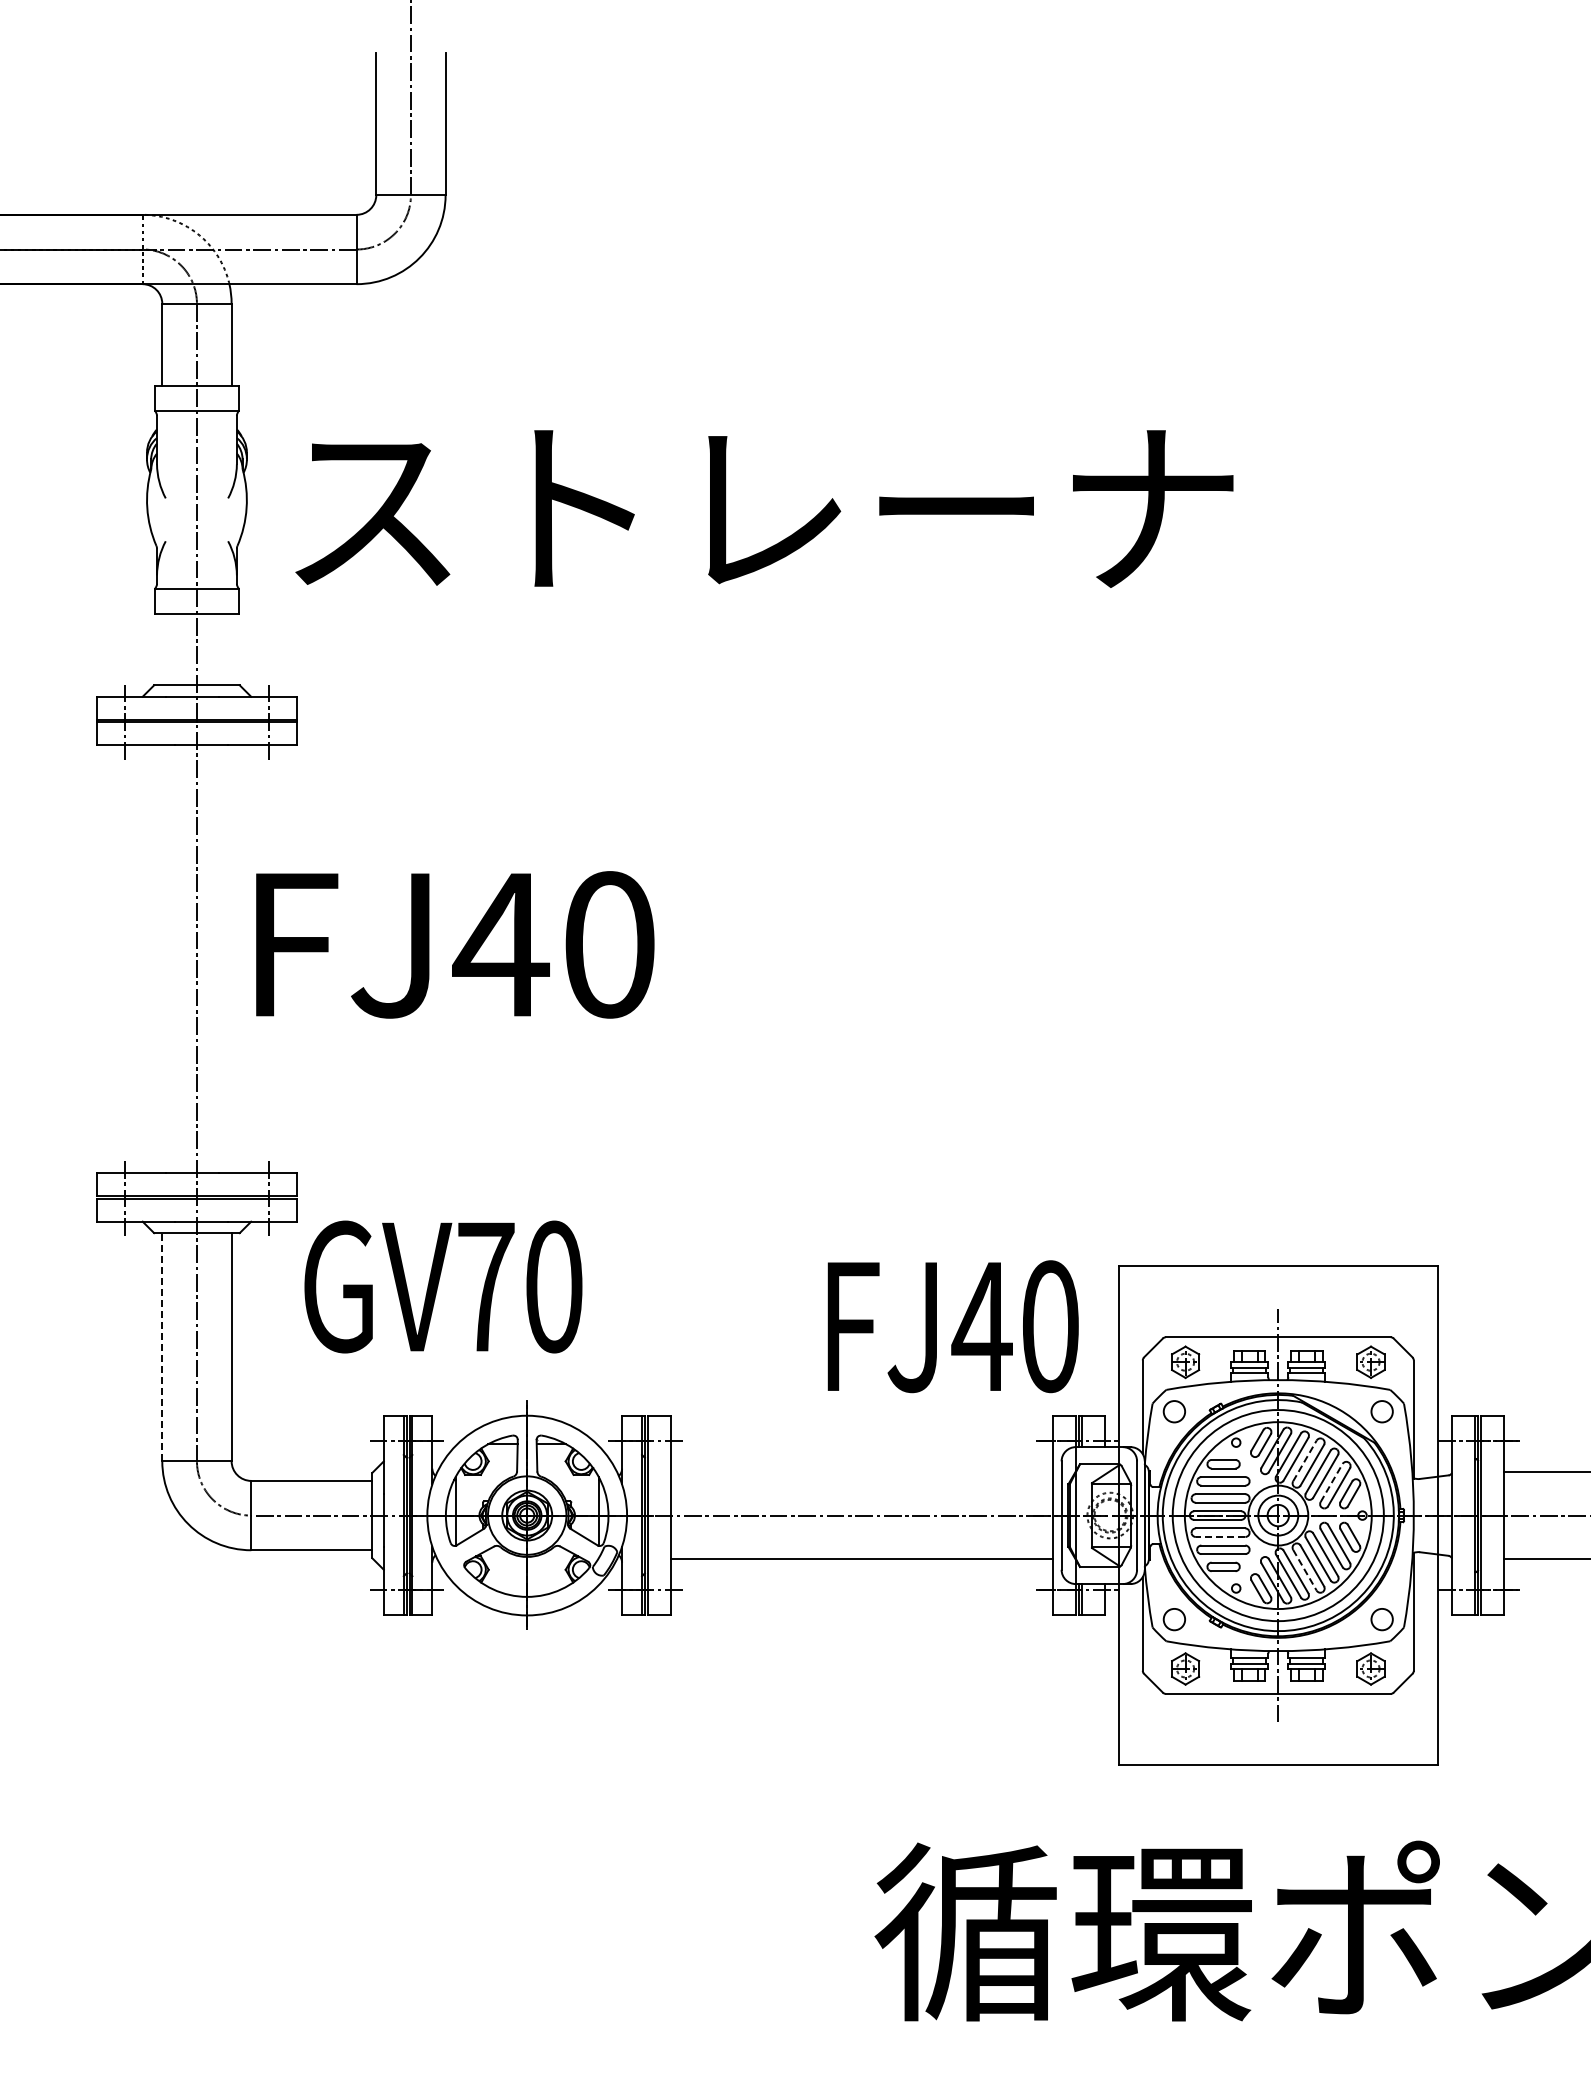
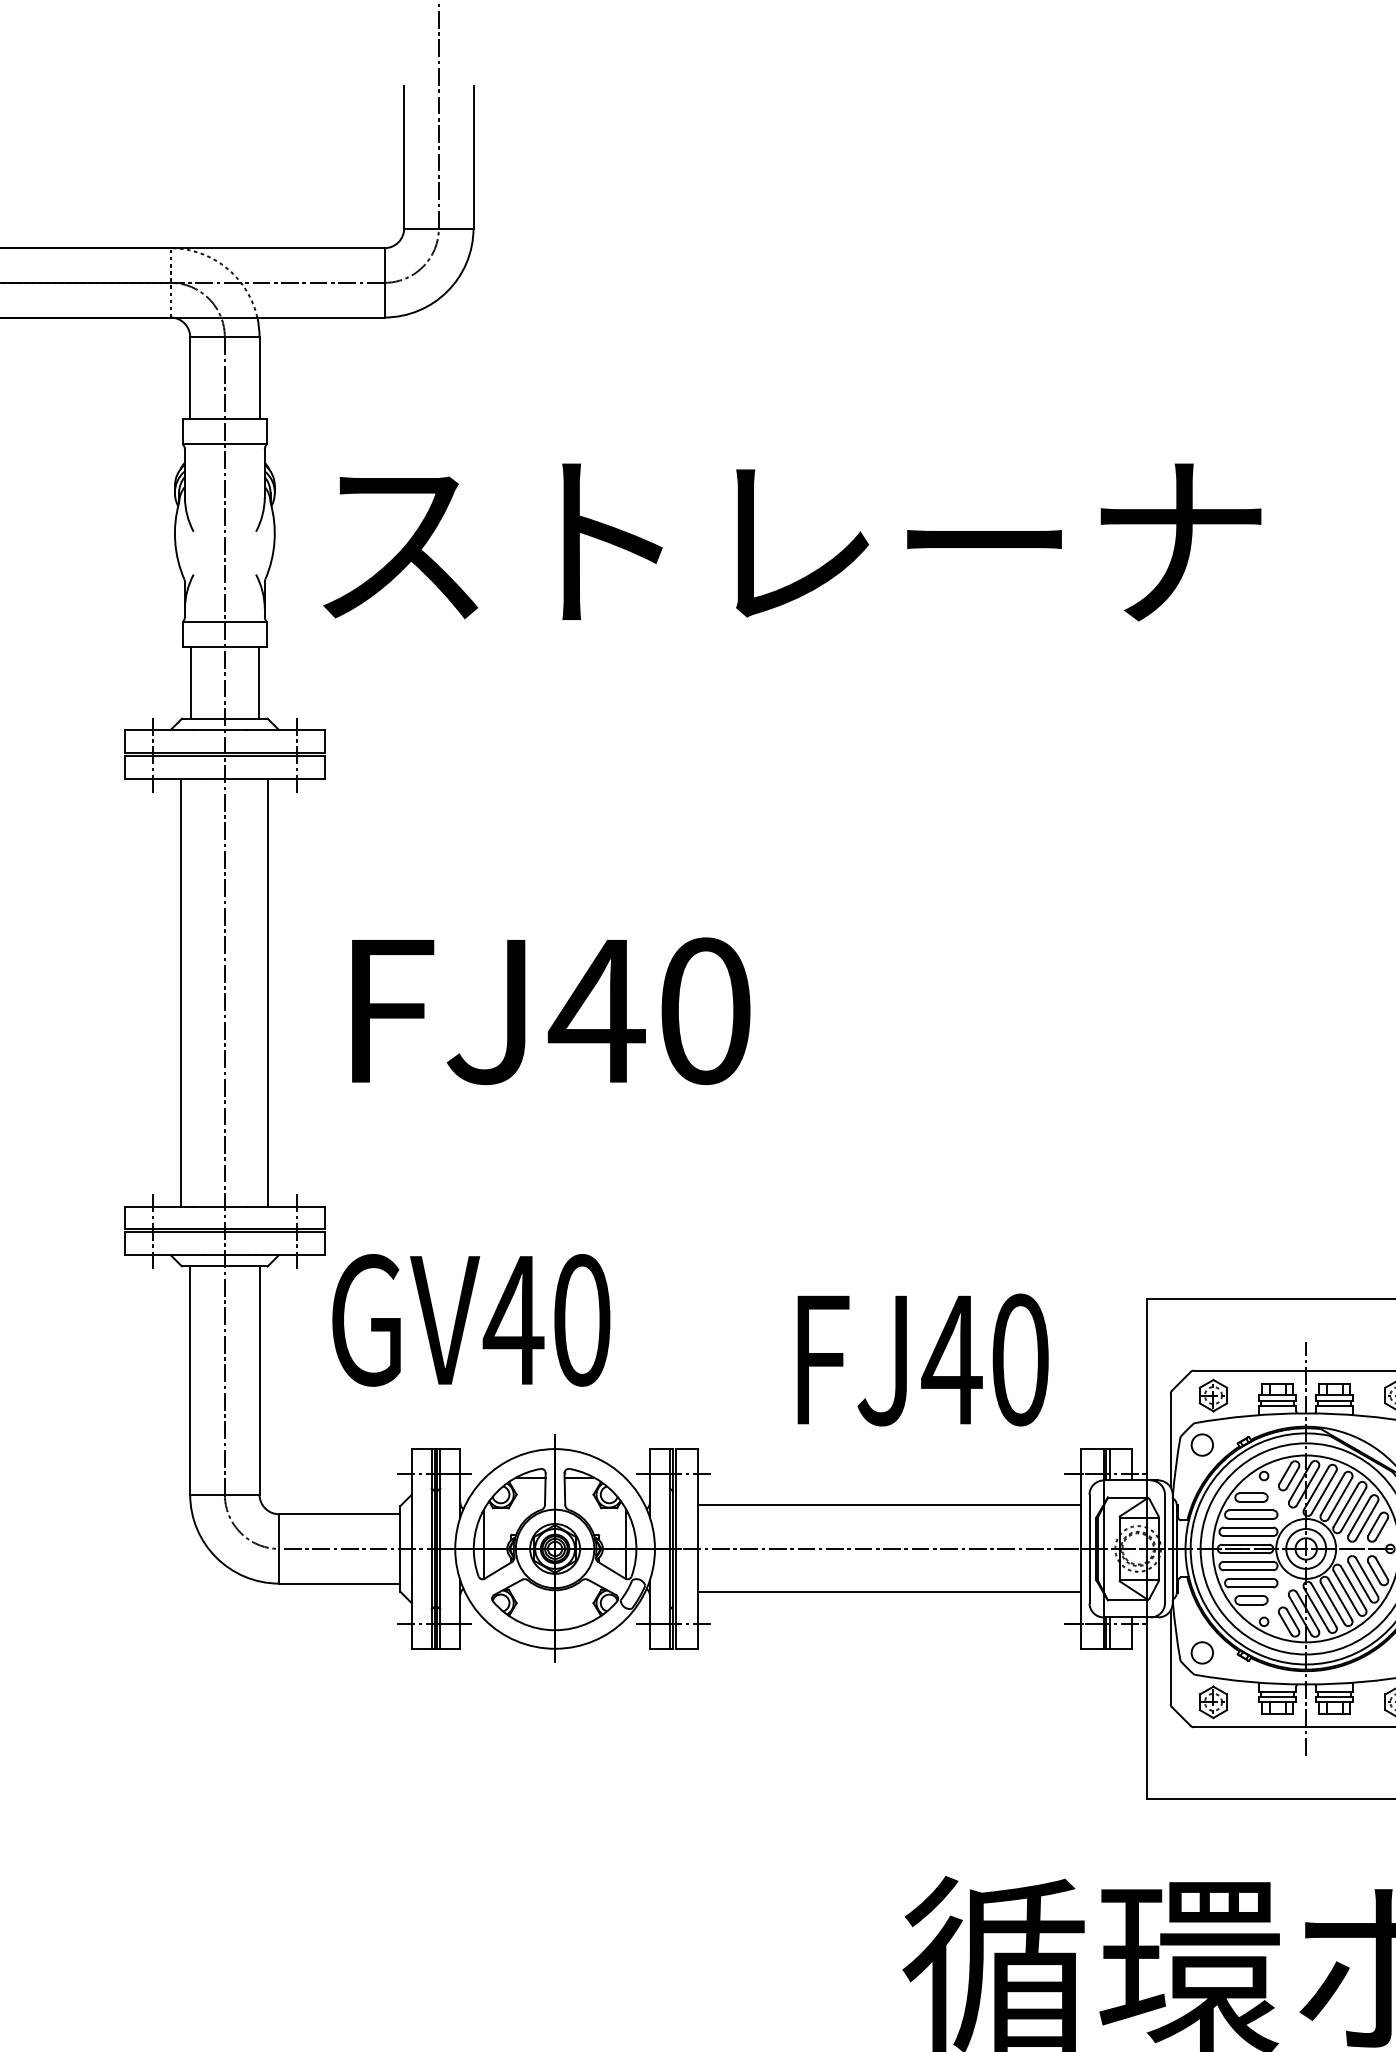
line: (162, 649) -> (190, 682), added
line: (231, 649) -> (259, 682), added
text: (455, 944) -> (551, 1010), moved
line: (153, 959) -> (181, 992), added
line: (240, 959) -> (268, 992), added
text: (485, 1286) -> (513, 1319), GV70 -> GV40
text: (952, 1326) -> (922, 1359), moved
line: (162, 1346) -> (190, 1379), dashed -> solid
line: (1304, 1460) -> (1332, 1493), dashed -> solid
line: (861, 1472) -> (889, 1505), added
line: (1331, 1483) -> (1359, 1516), dashed -> solid
line: (1220, 1536) -> (1248, 1569), dashed -> solid
line: (1304, 1570) -> (1332, 1603), dashed -> solid

